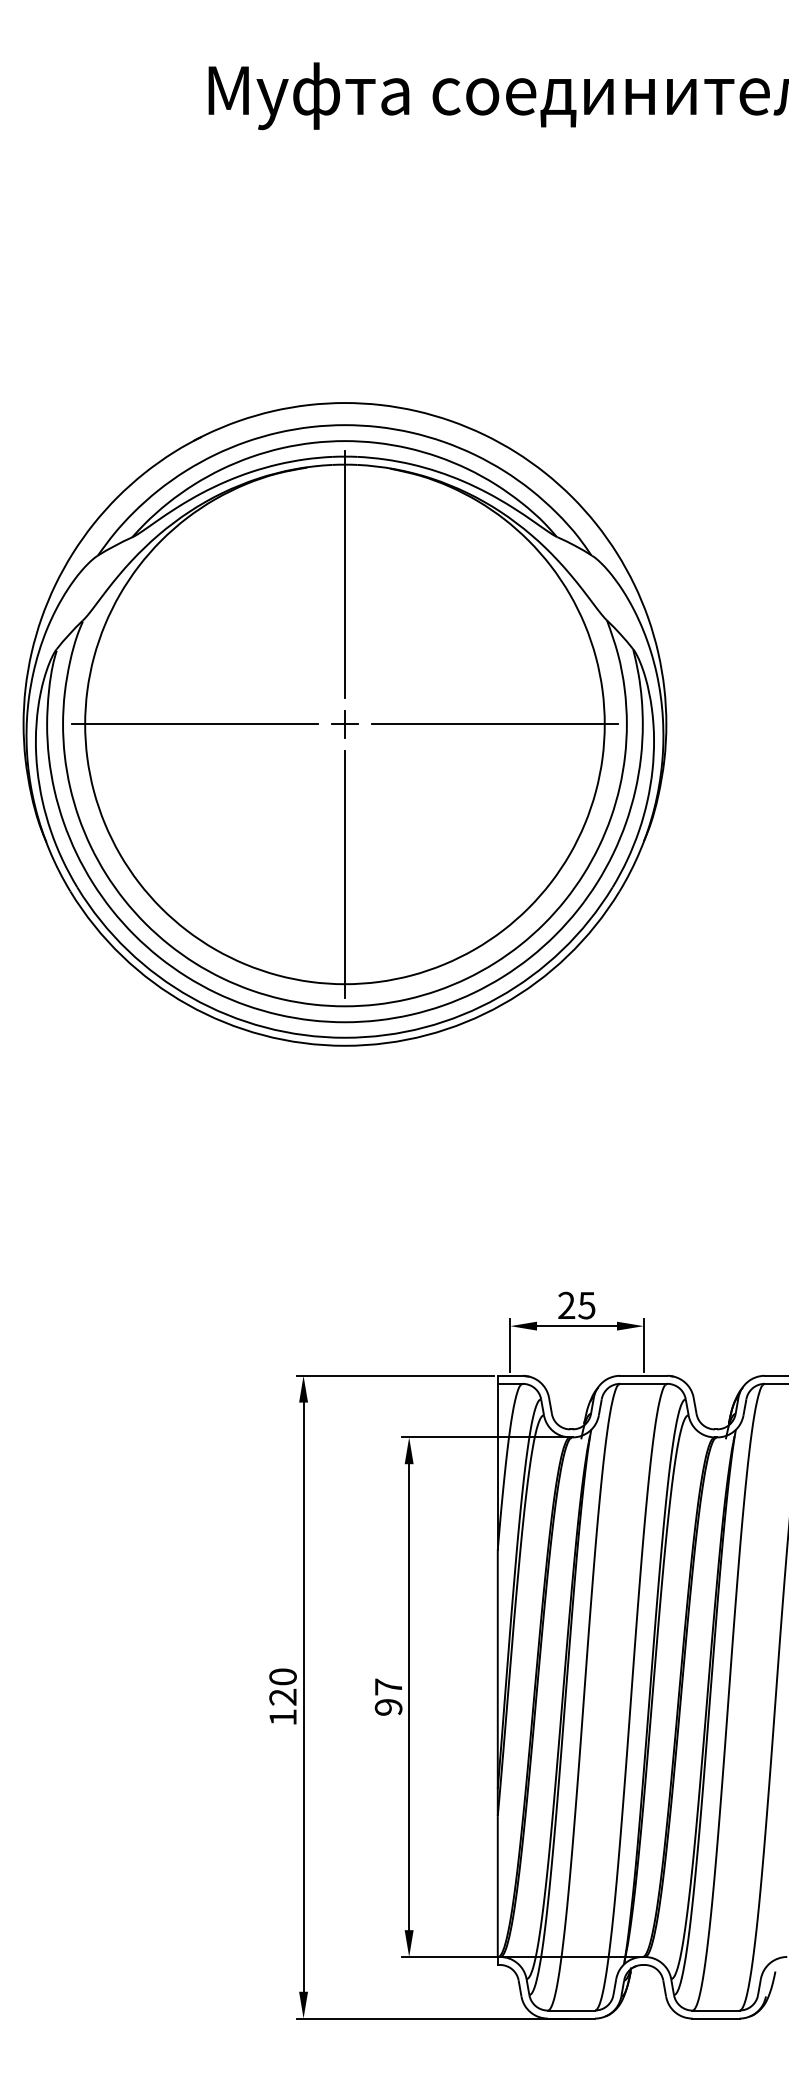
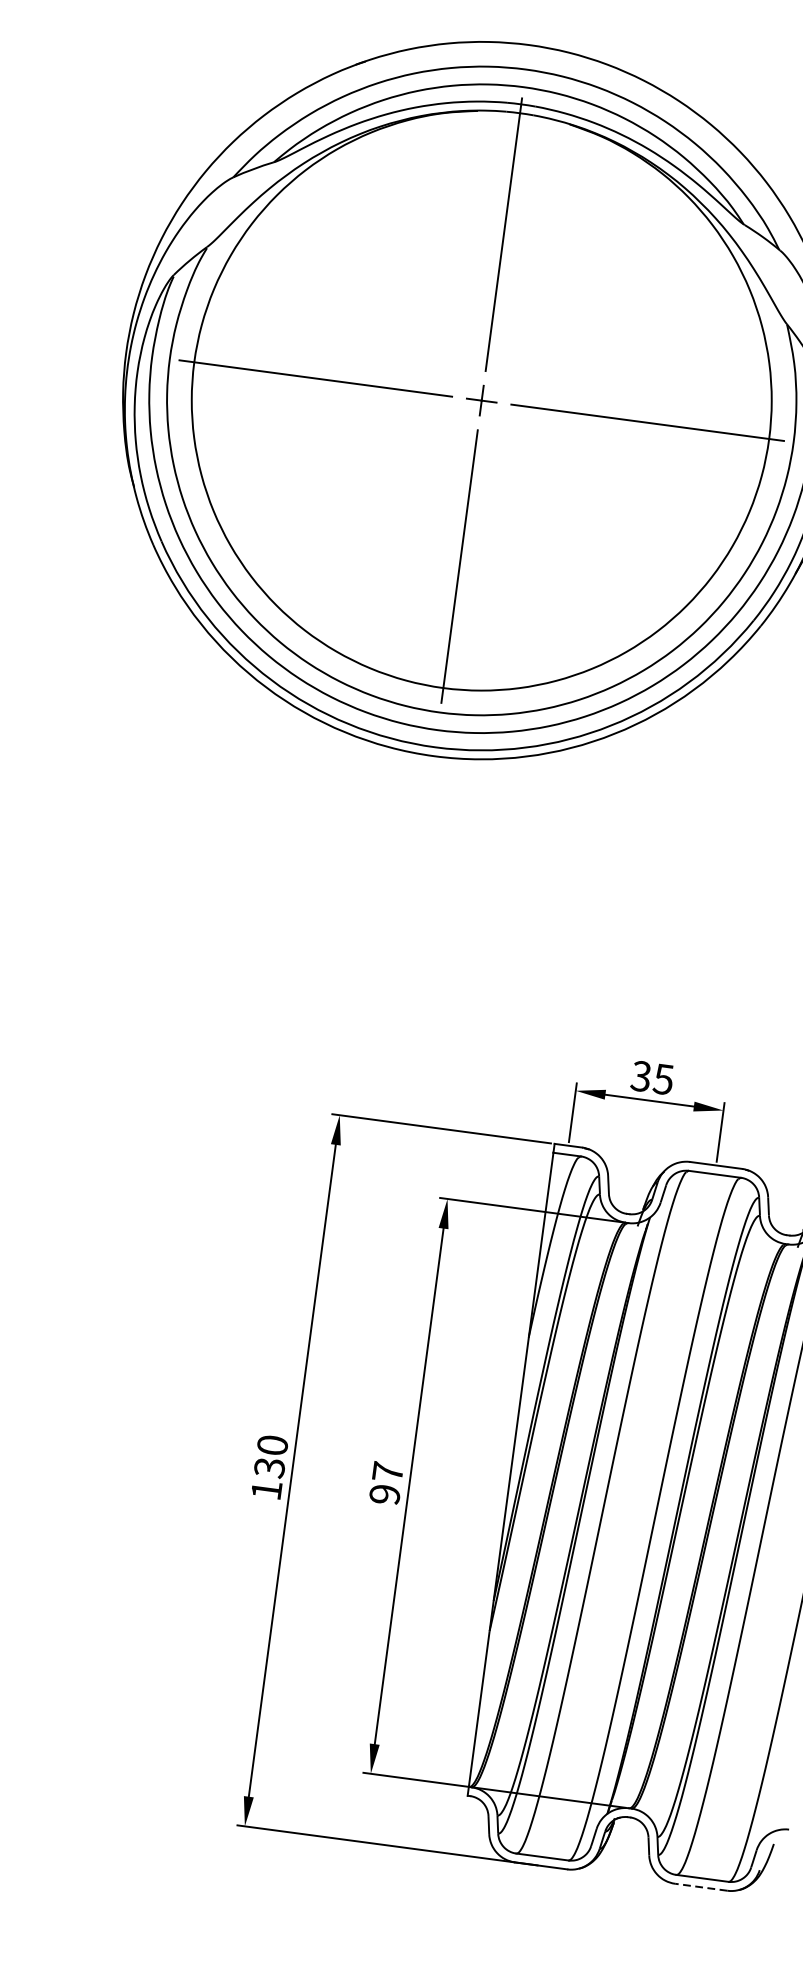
text: (566, 1305) -> (641, 1076), 25 -> 35
text: (282, 1696) -> (269, 1466), 120 -> 130
line: (716, 2018) -> (701, 1887), solid -> dashed

